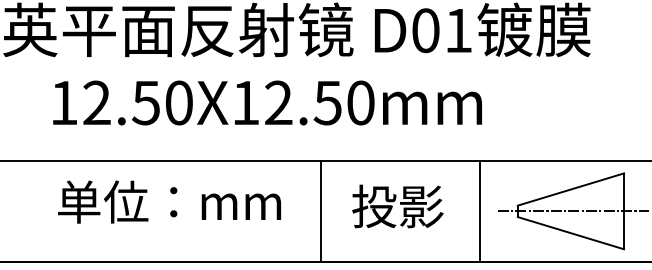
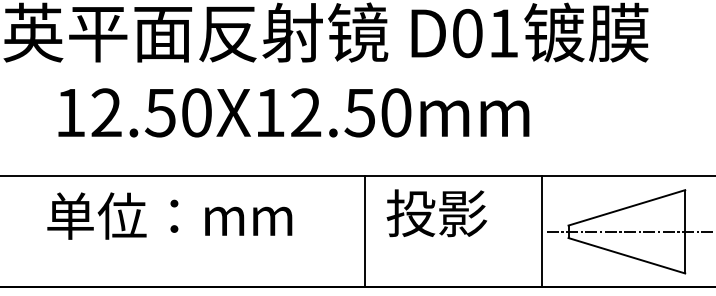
text: (169, 201) -> (169, 215), moved
text: (397, 206) -> (436, 213), moved
line: (321, 211) -> (365, 231), moved
line: (479, 211) -> (541, 231), moved

